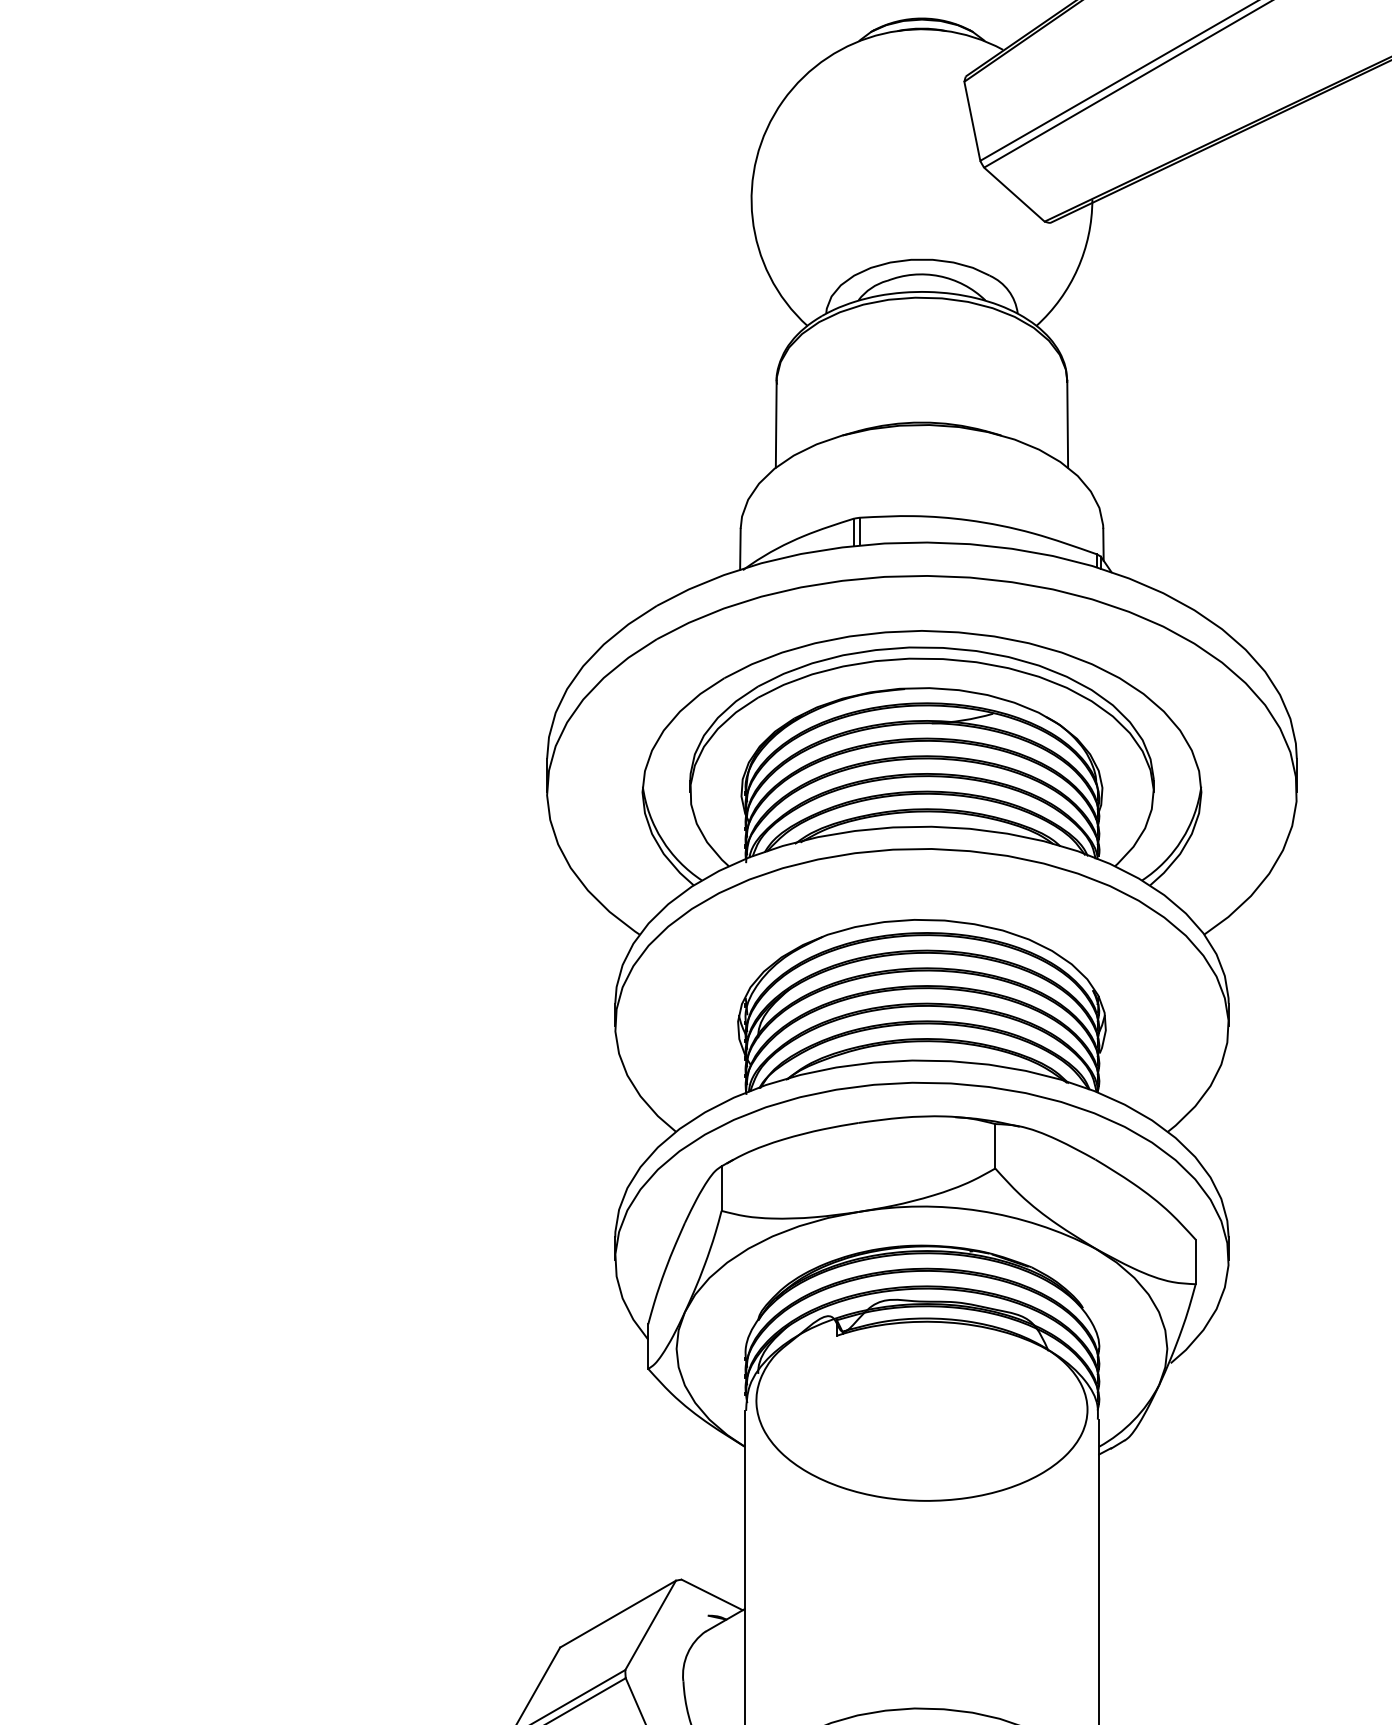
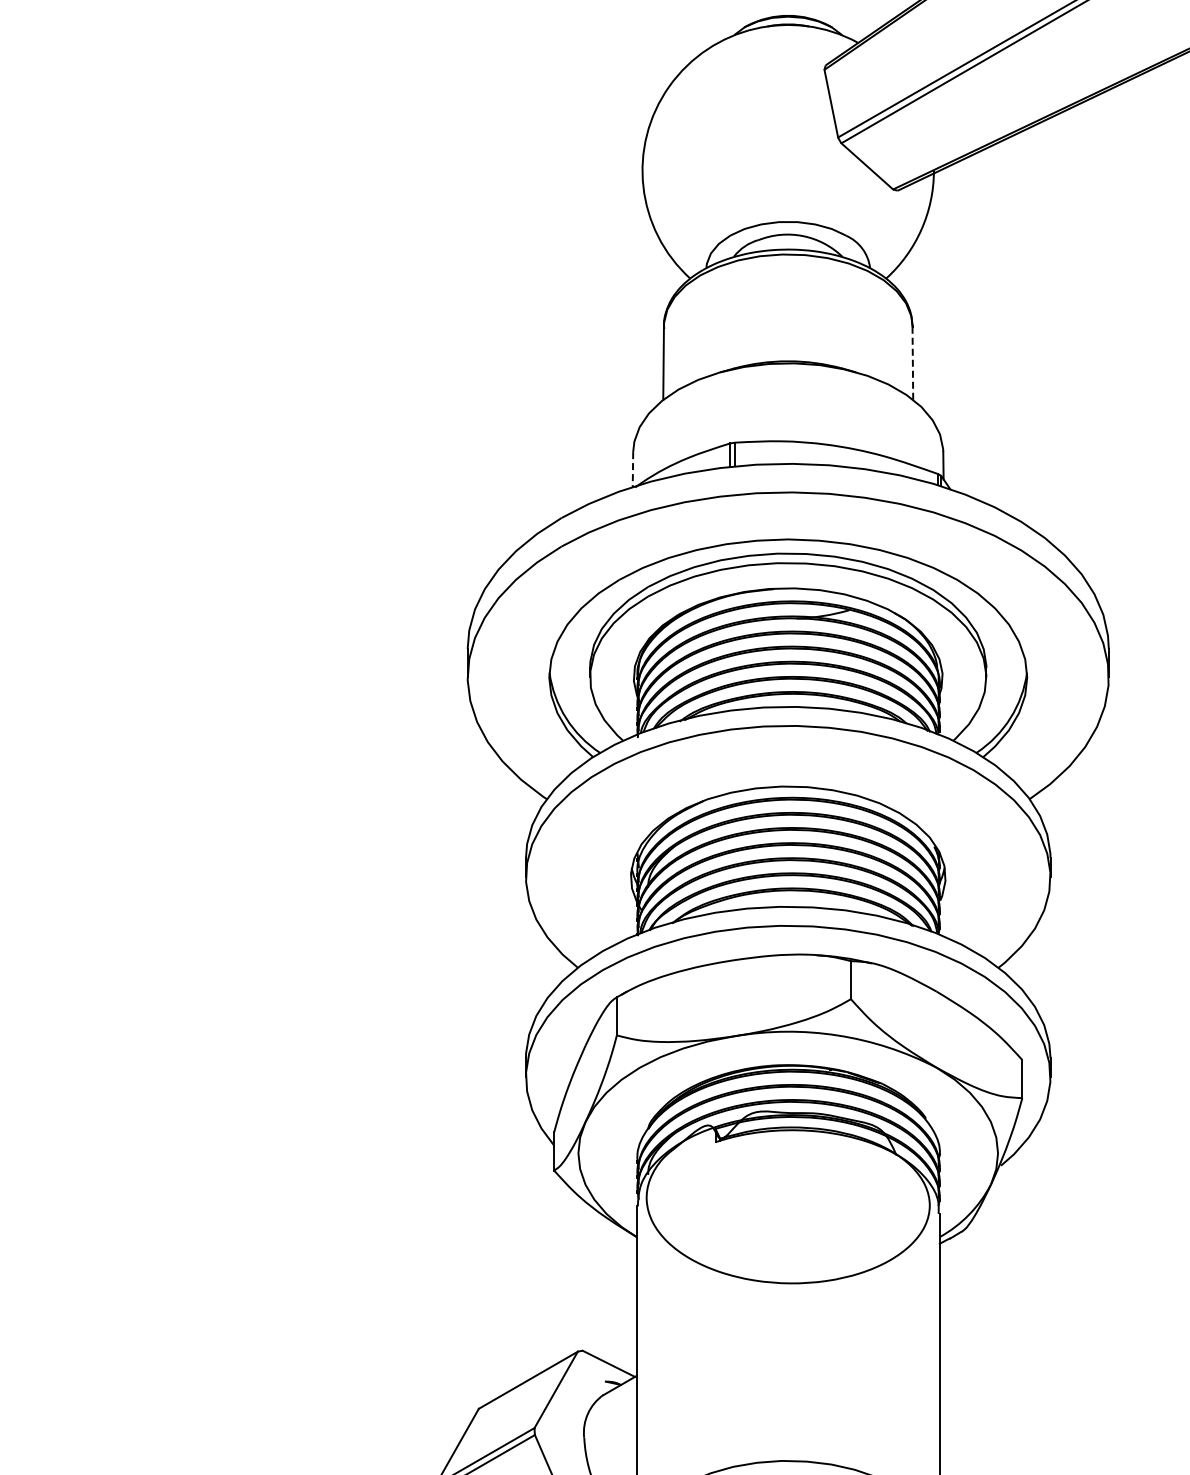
line: (1067, 423) -> (912, 362), solid -> dashed
line: (739, 550) -> (632, 470), solid -> dashed

